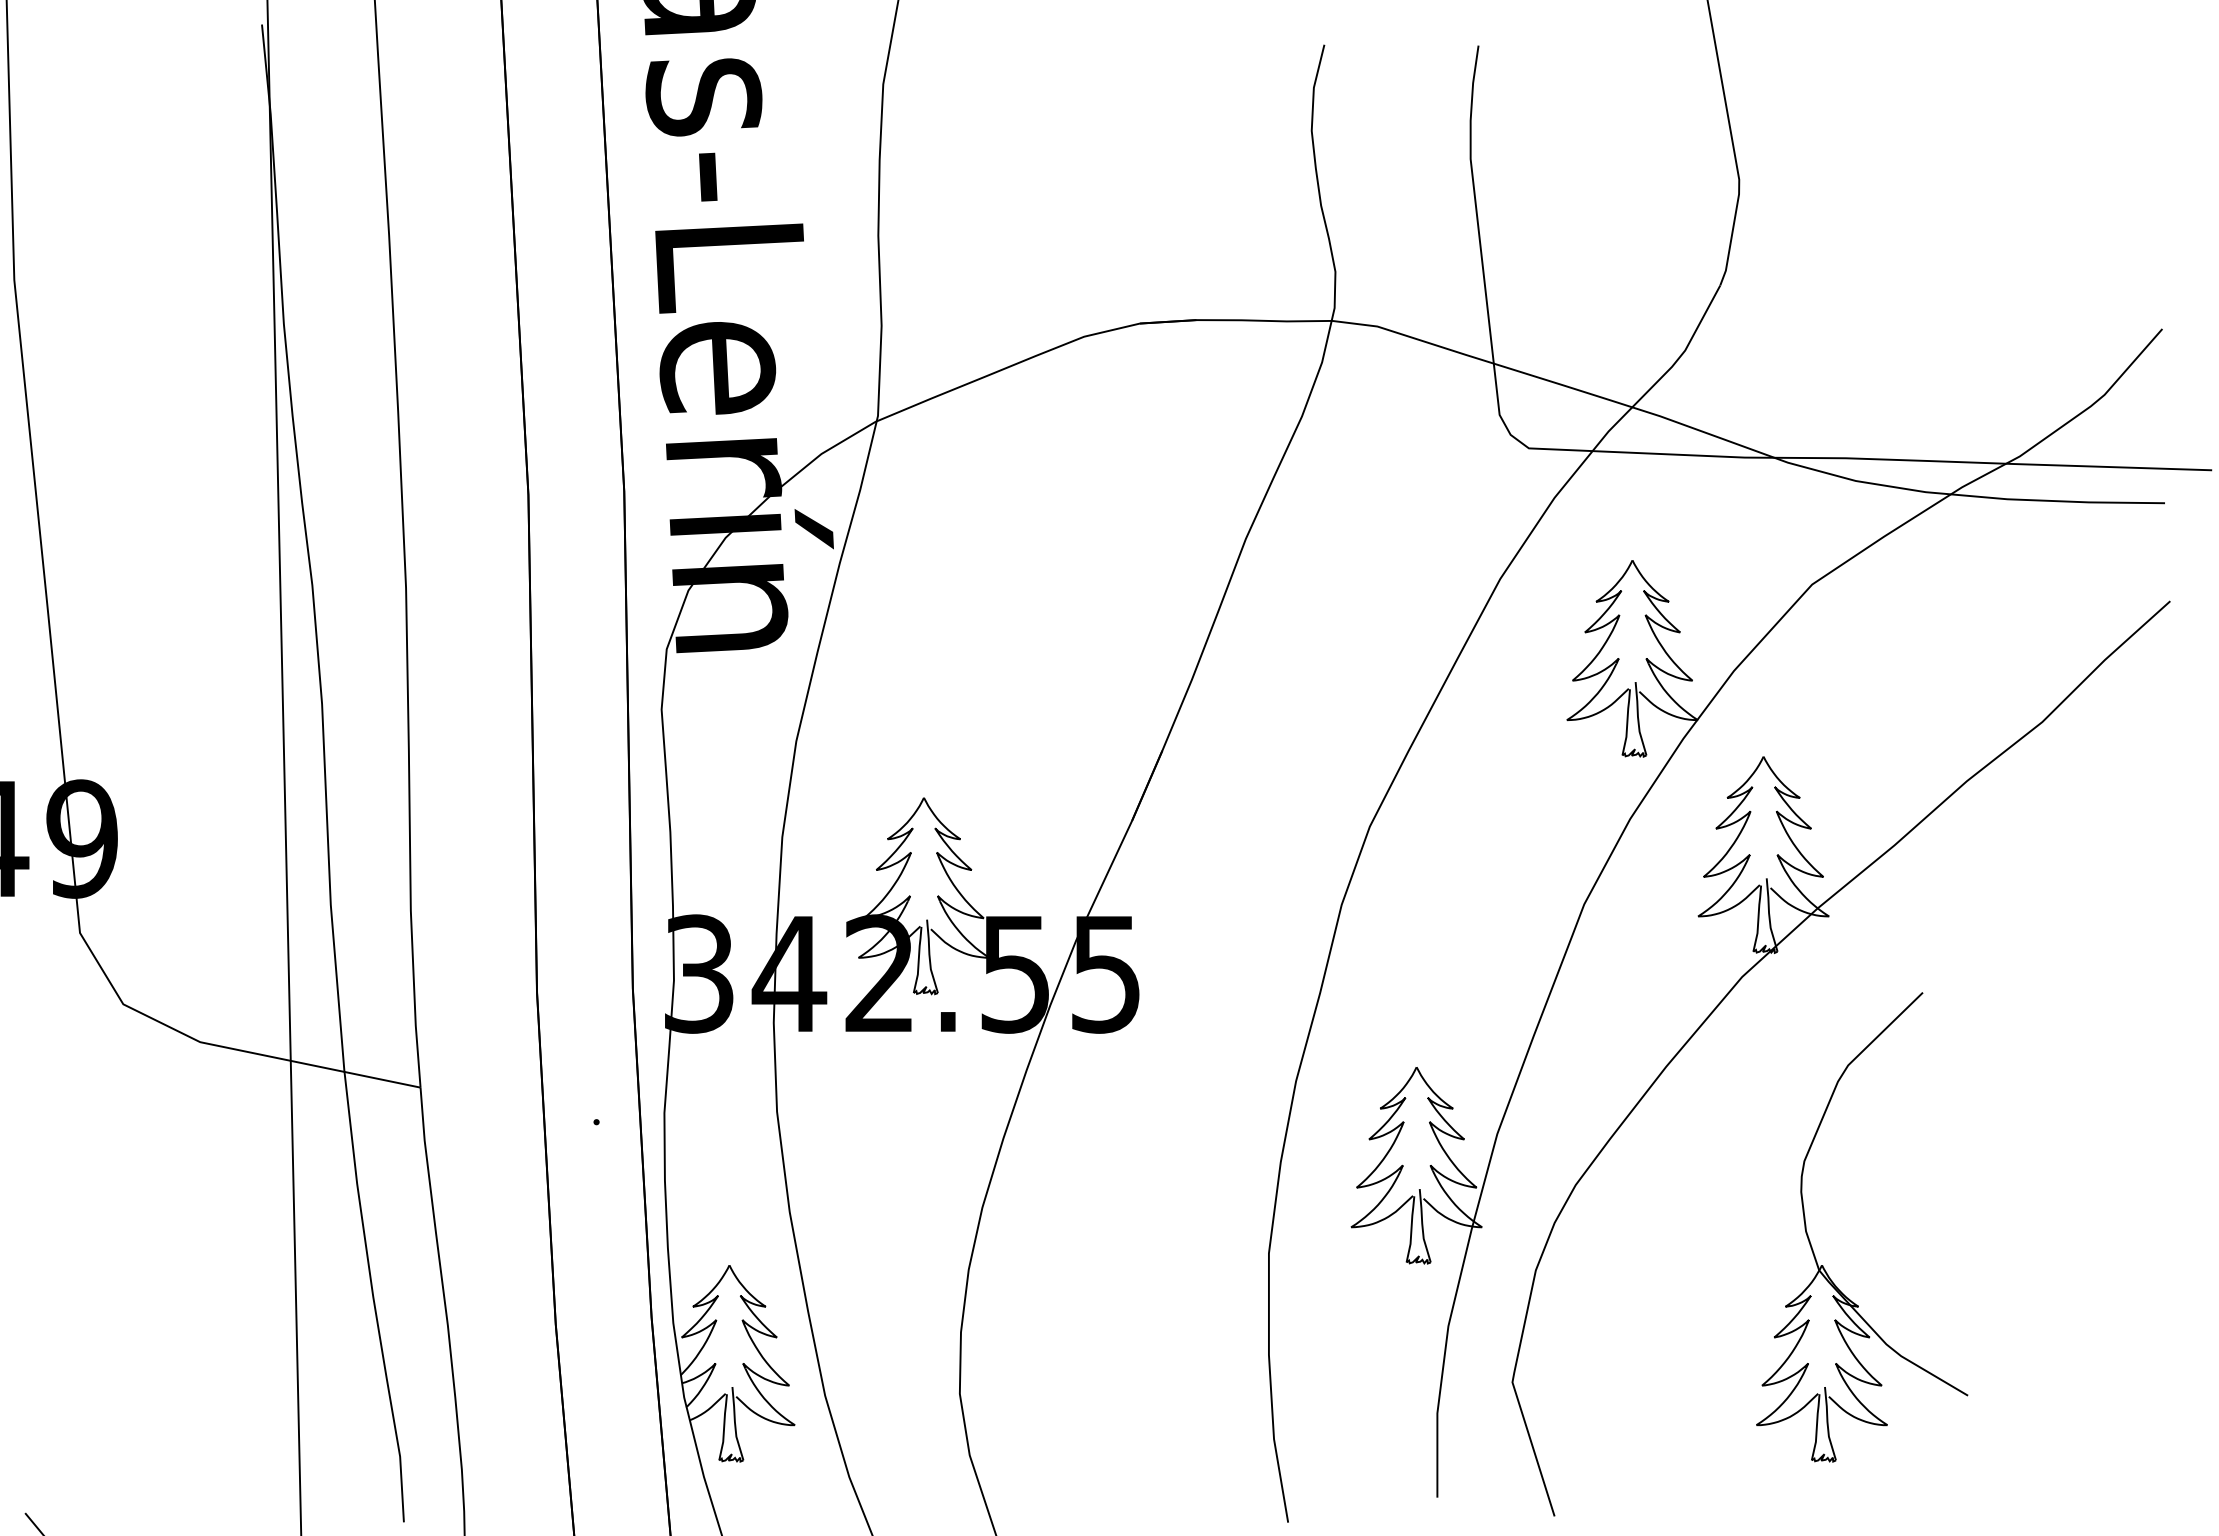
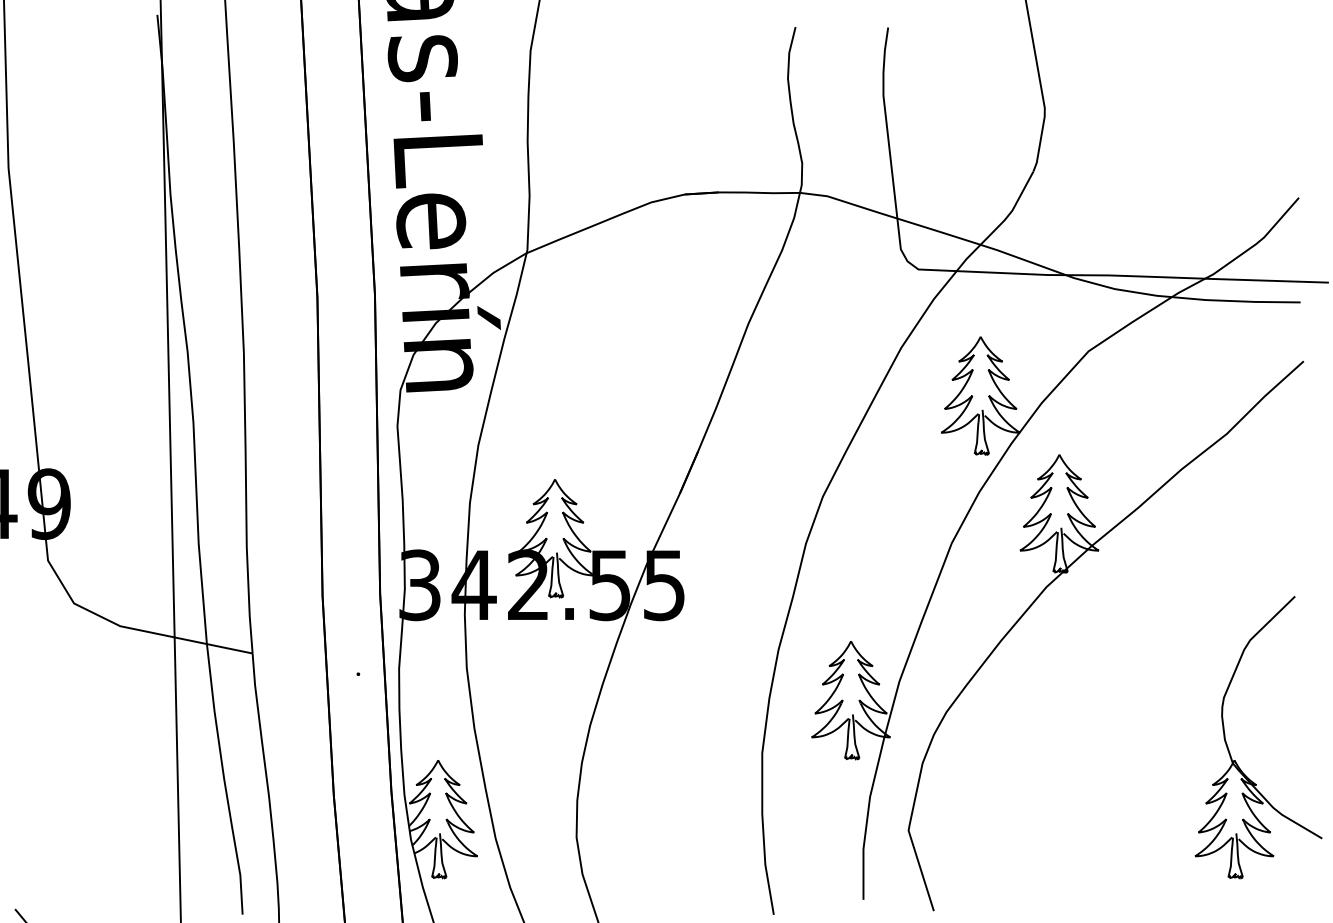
part: (1811, 1242) -> (1228, 746), moved

